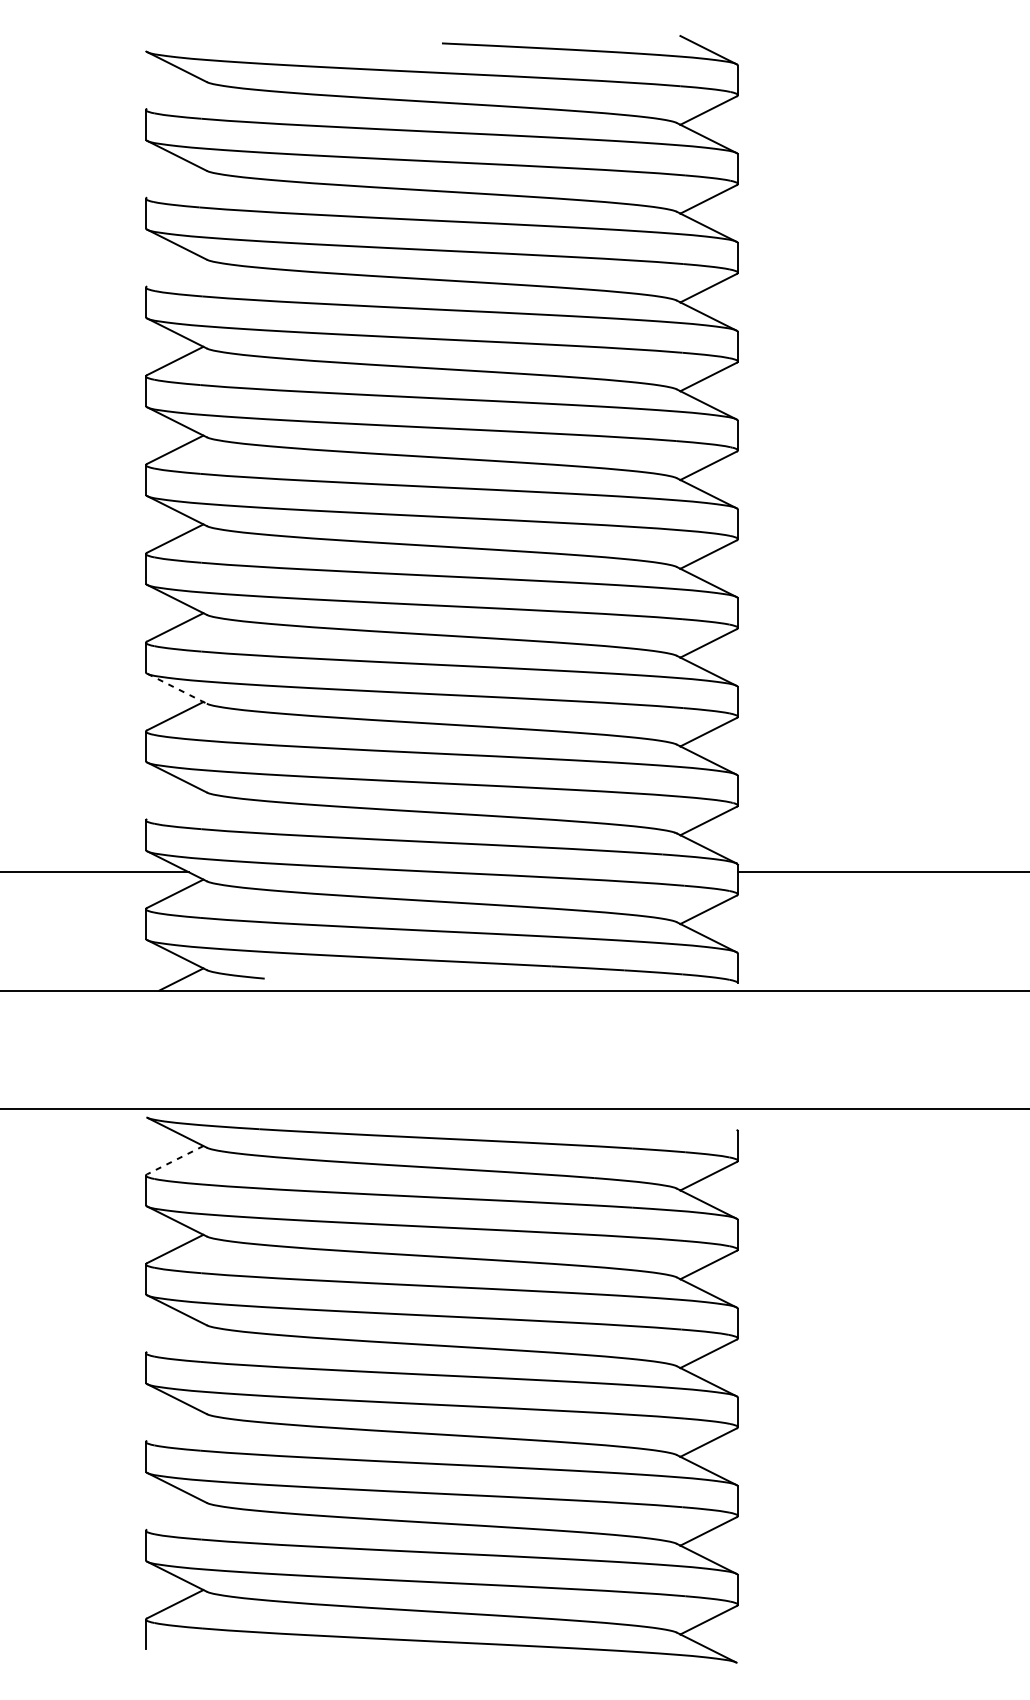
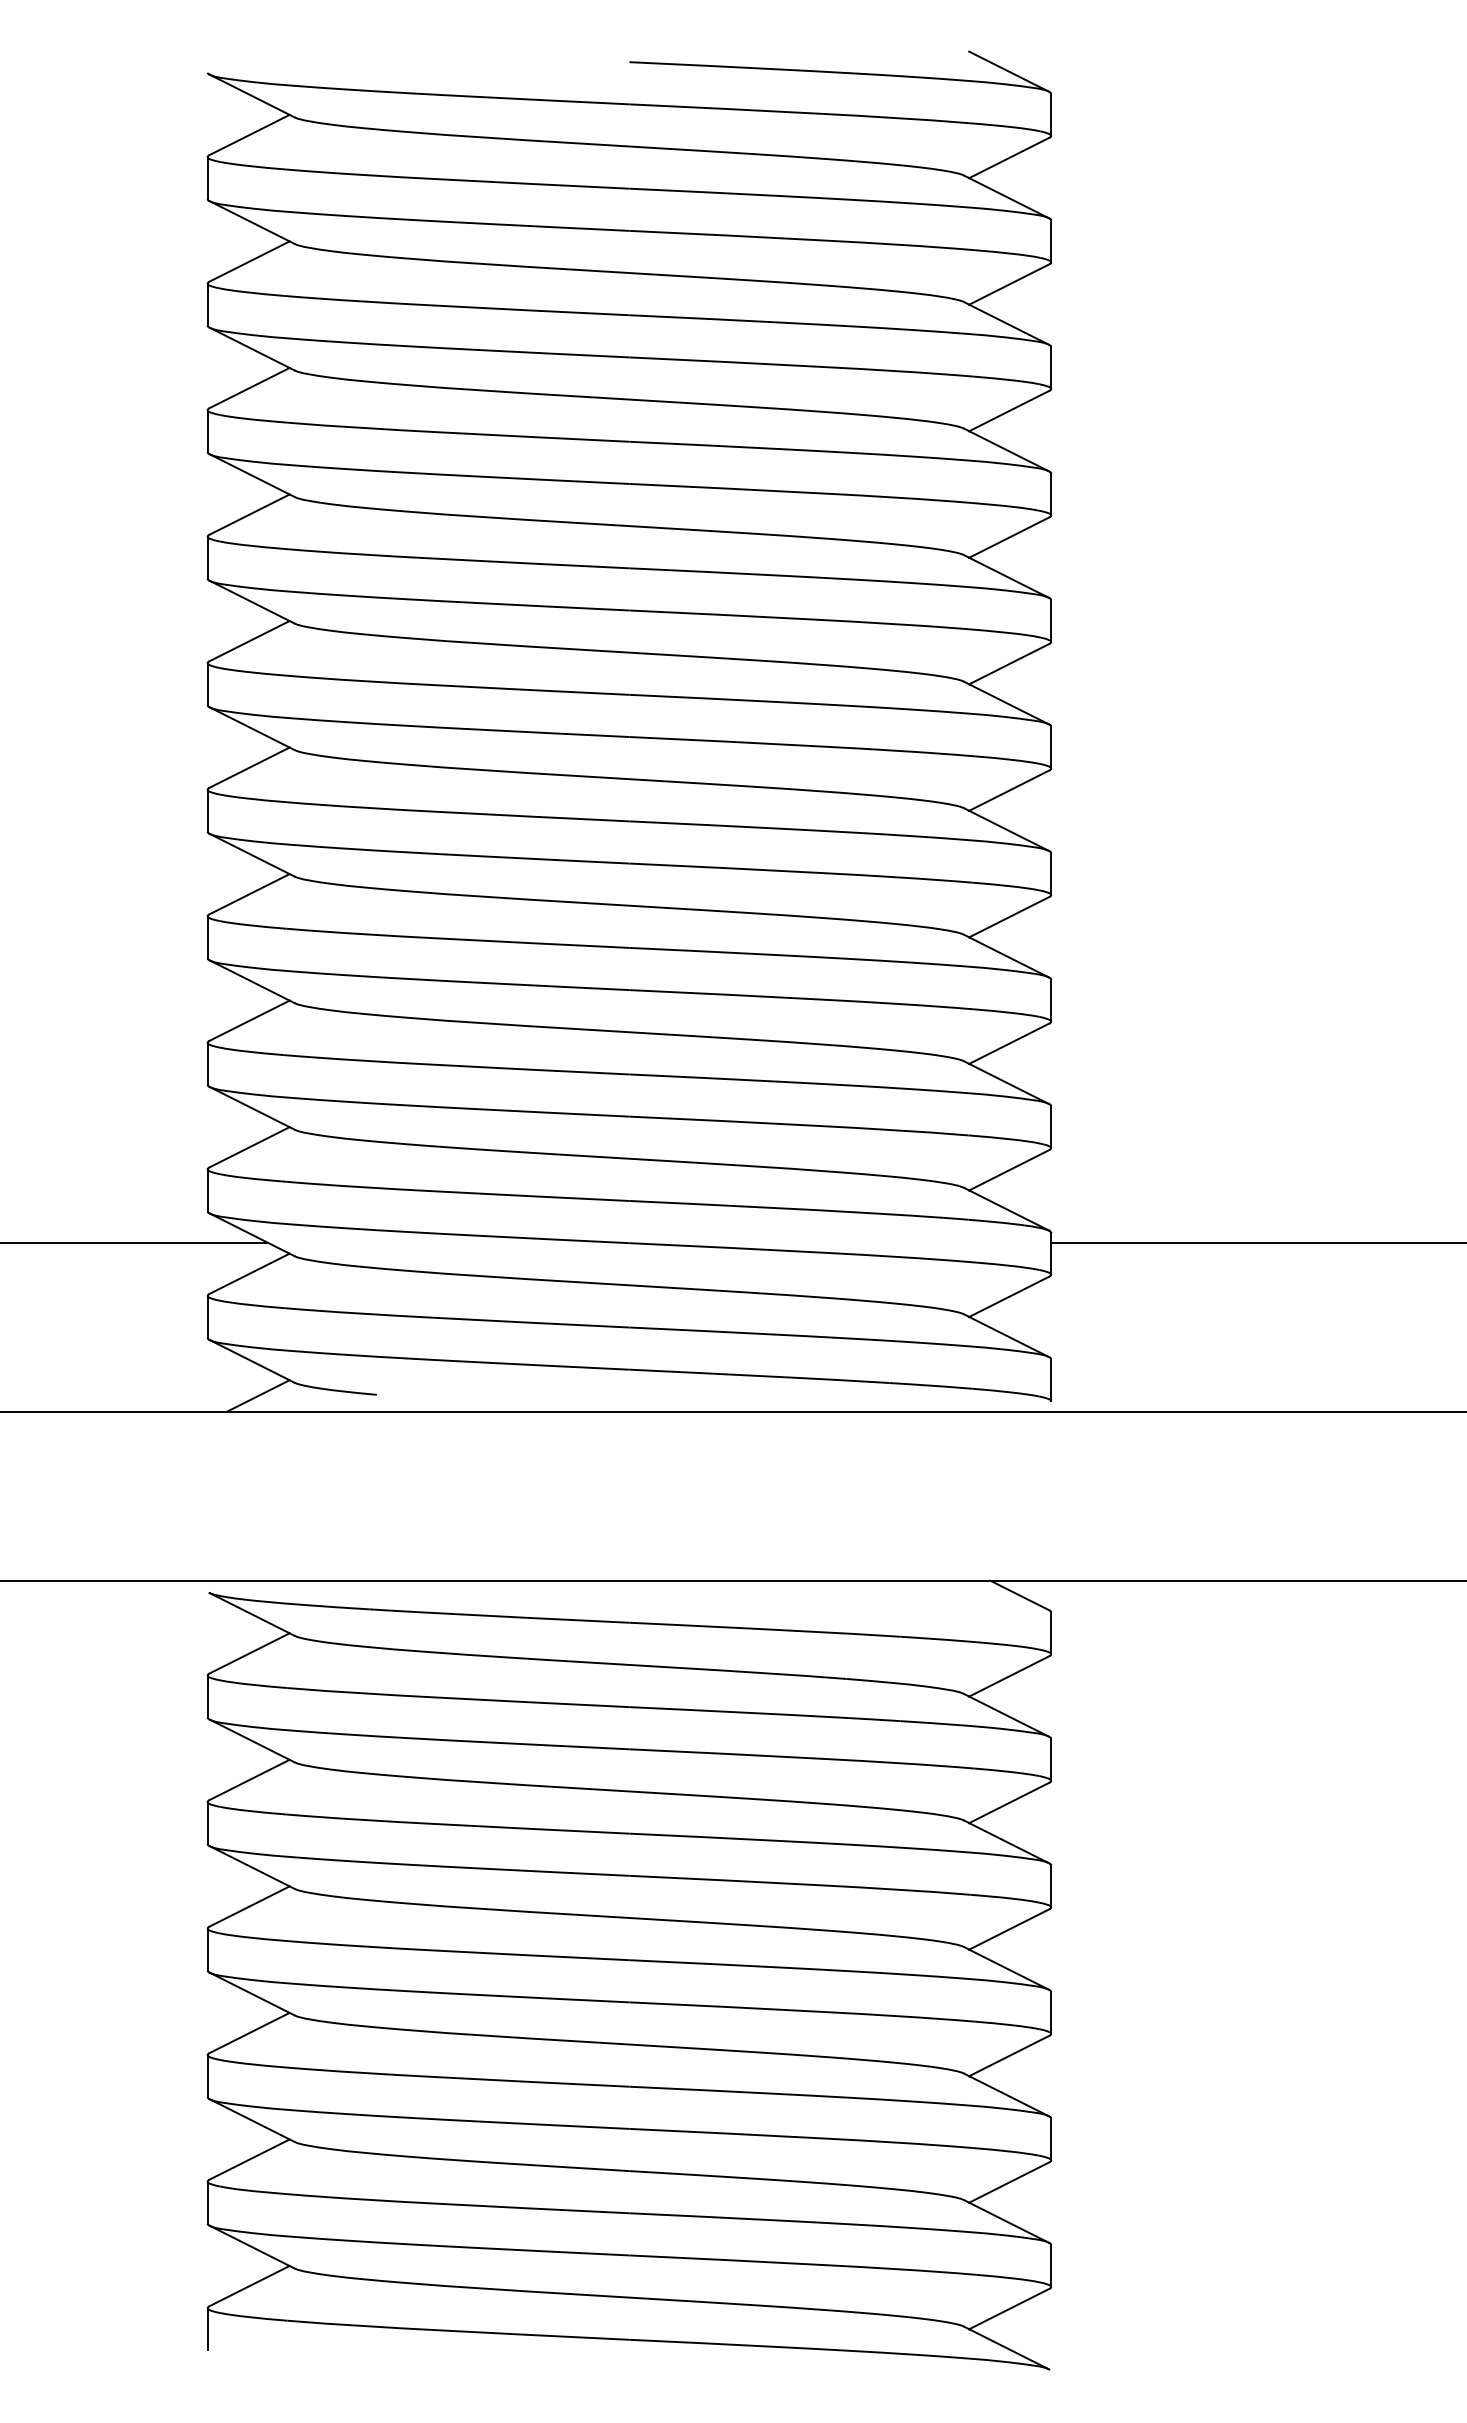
line: (175, 94) -> (249, 134), added
line: (175, 183) -> (249, 261), added
line: (175, 271) -> (249, 387), added
line: (177, 688) -> (252, 981), dashed -> solid
line: (175, 805) -> (249, 1147), added
line: (715, 1119) -> (1019, 1595), added
line: (175, 1160) -> (249, 1653), dashed -> solid
line: (175, 1337) -> (249, 1906), added
line: (175, 1426) -> (249, 2032), added
line: (175, 1515) -> (249, 2159), added

